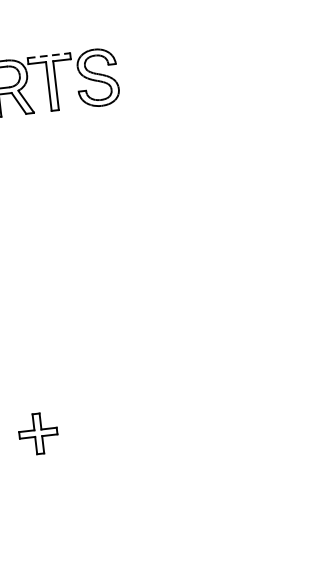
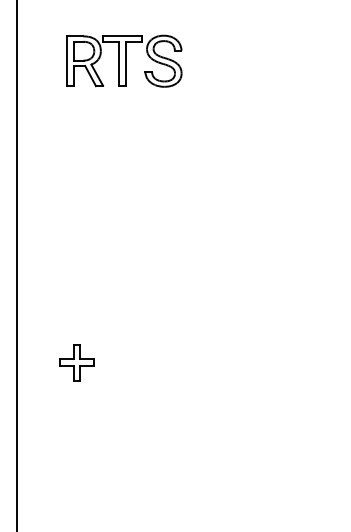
line: (49, 55) -> (122, 36), dashed -> solid
part: (38, 433) -> (76, 362), moved

